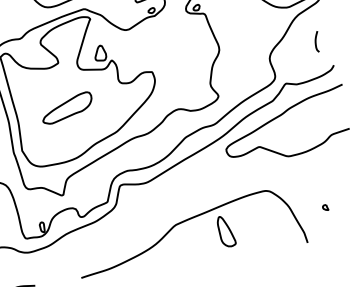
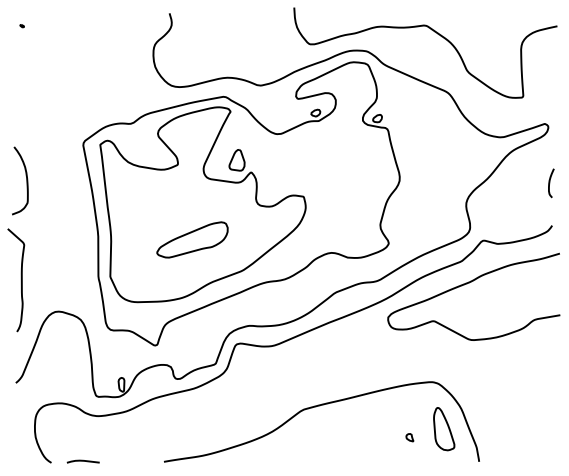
curve: (316, 42) -> (550, 183), moved
part: (67, 107) -> (192, 239), moved
part: (325, 207) -> (409, 437), moved
part: (226, 231) -> (444, 429), moved

